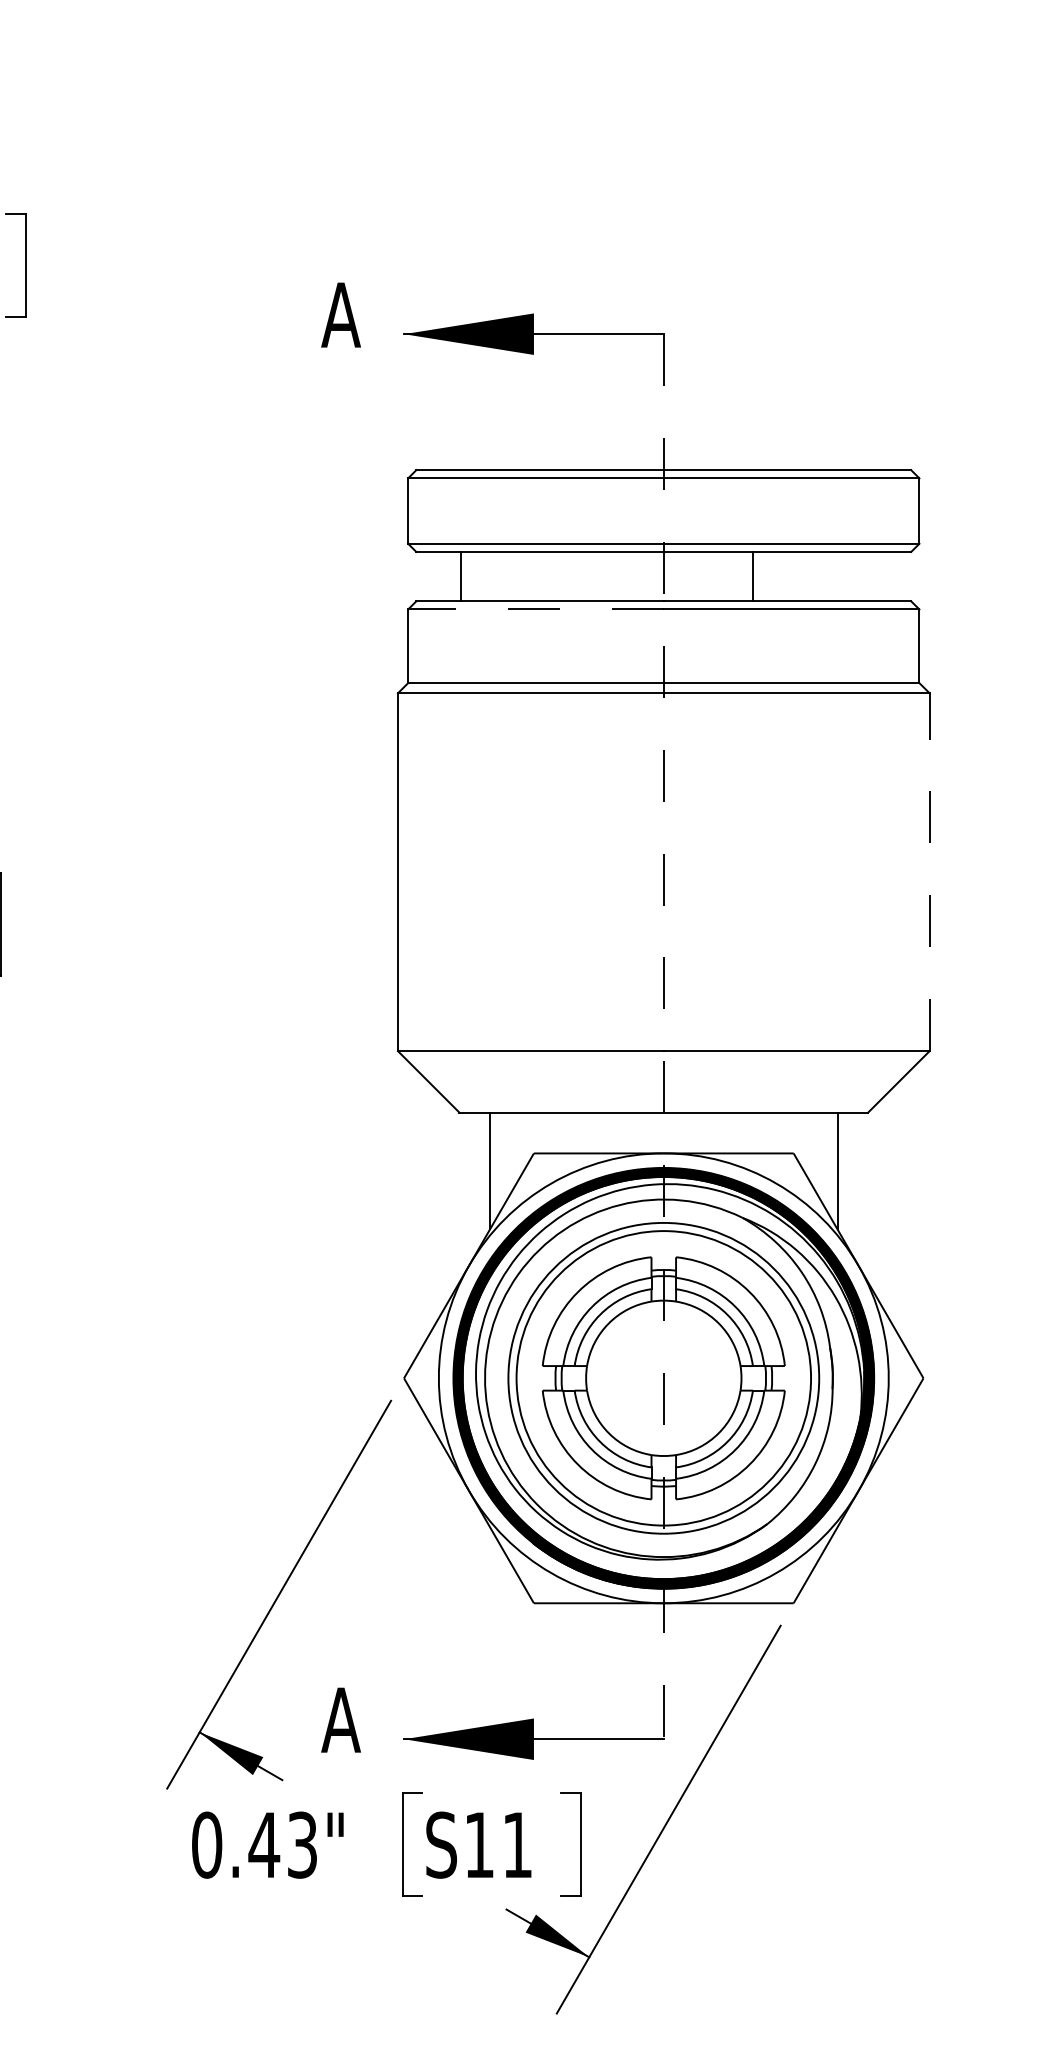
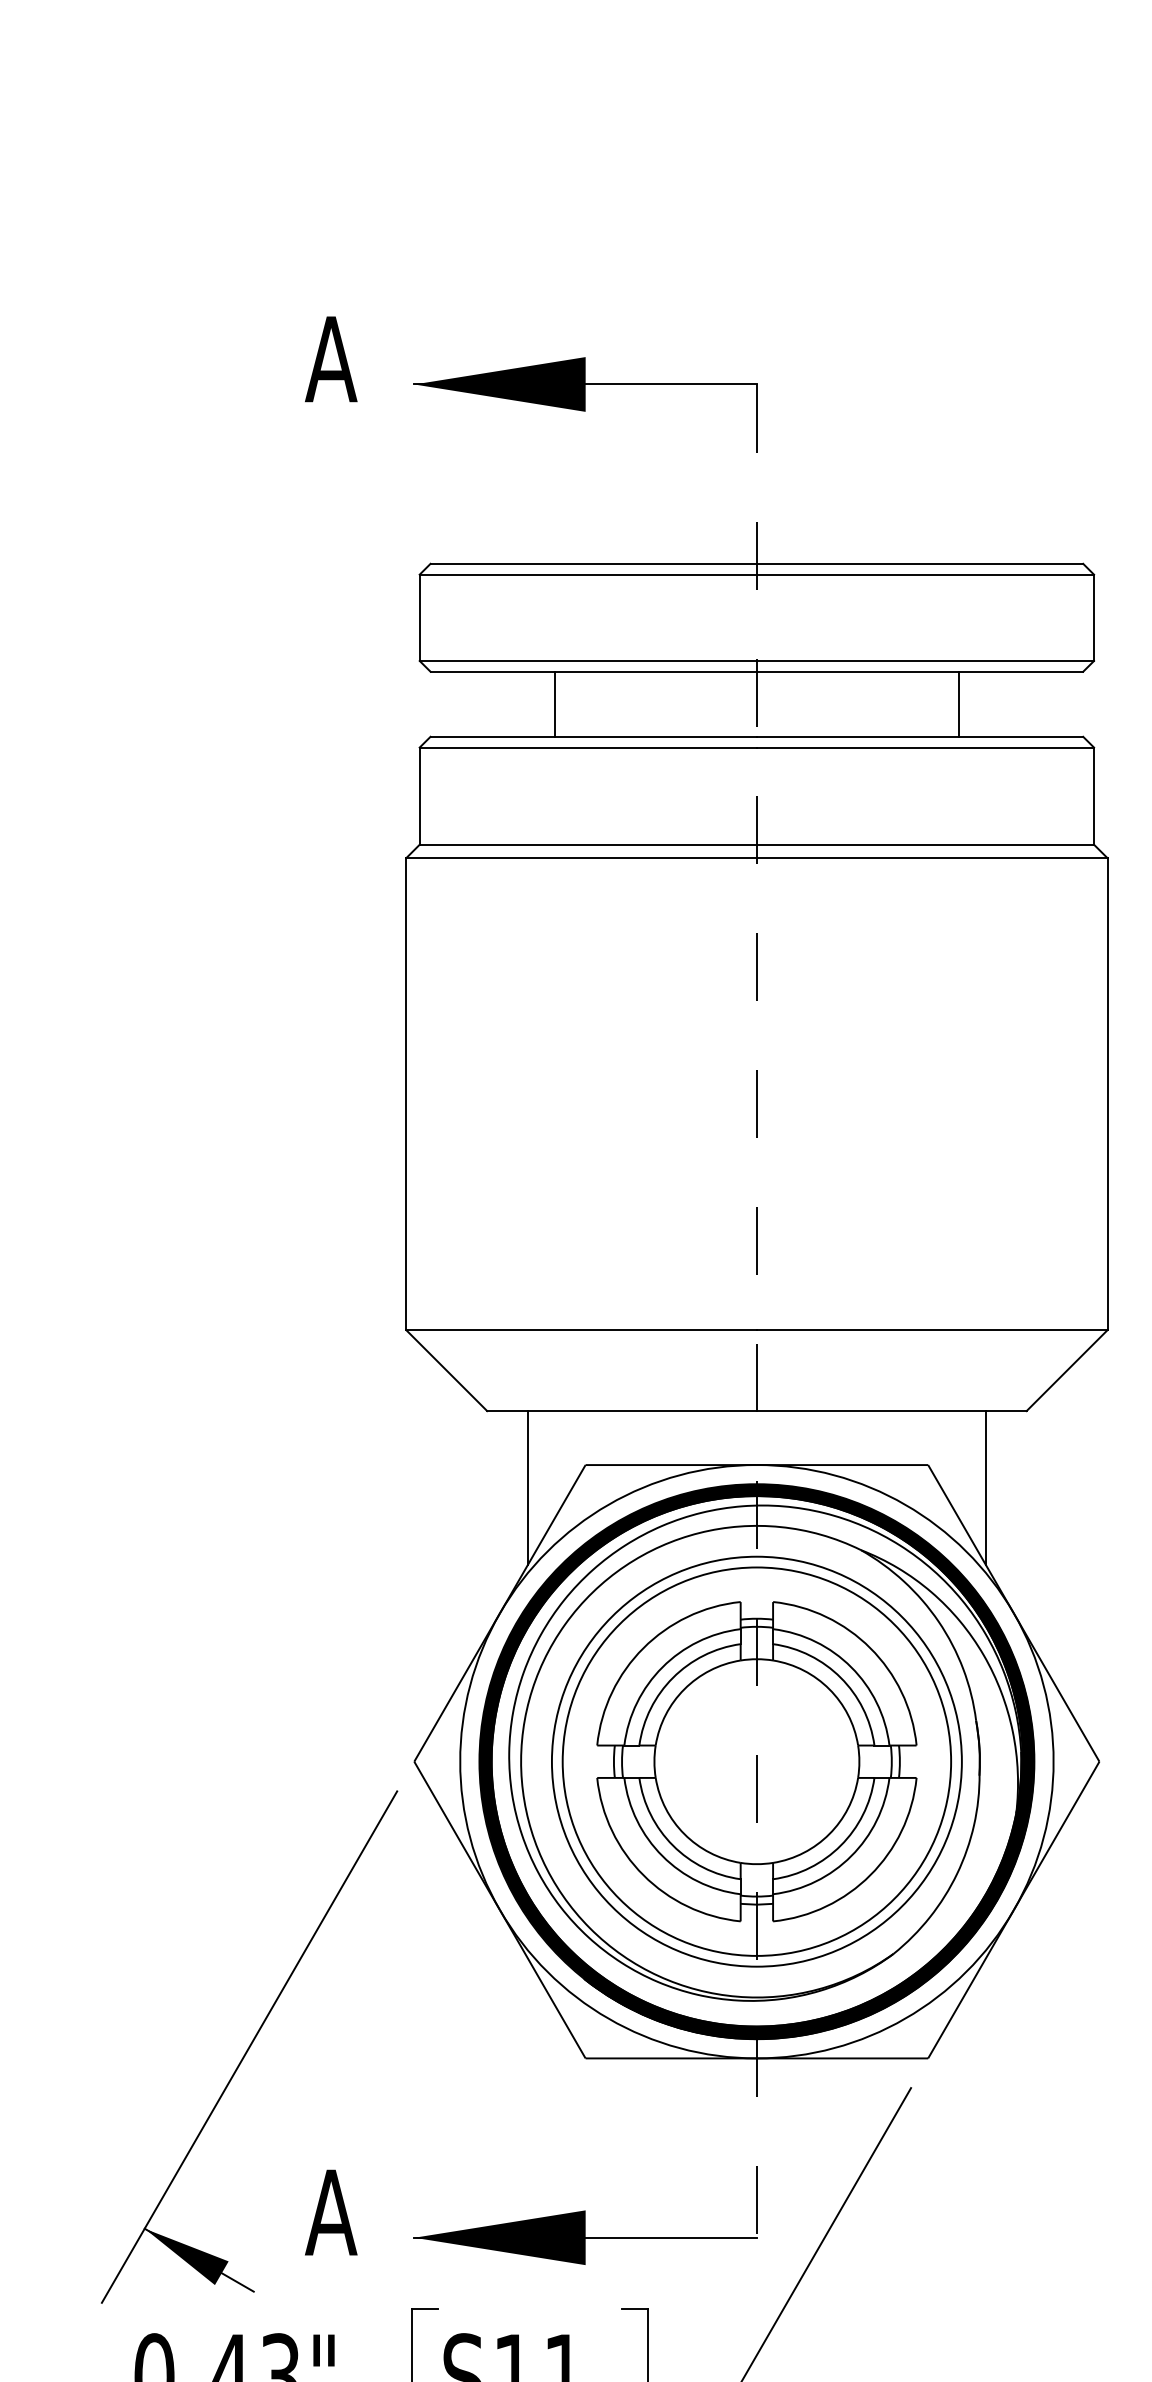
line: (461, 576) -> (554, 704), moved
line: (753, 576) -> (959, 704), moved
line: (535, 609) -> (587, 747), dashed -> solid
line: (929, 872) -> (1107, 1094), dashed -> solid

